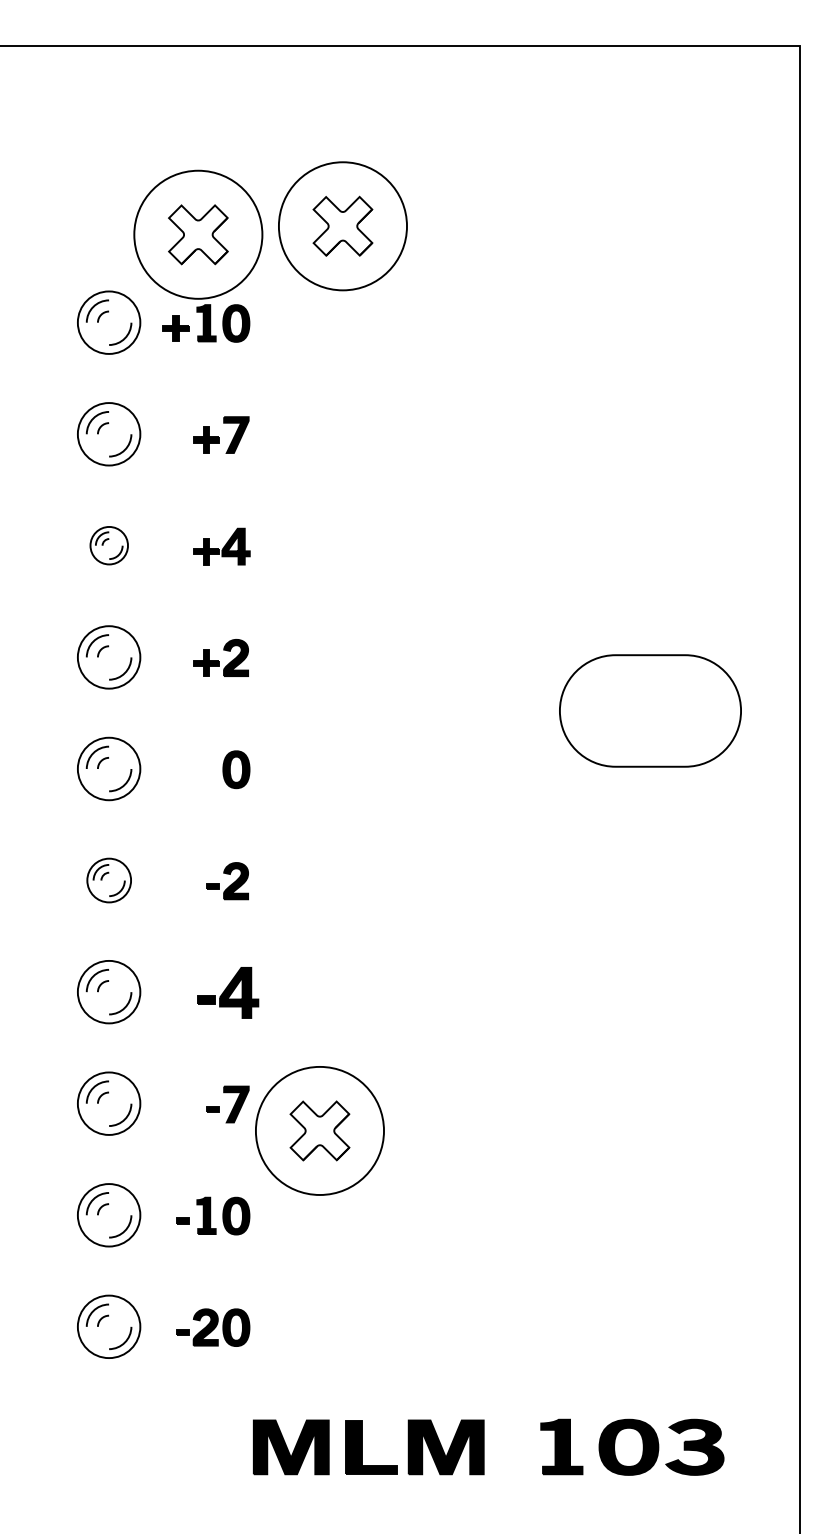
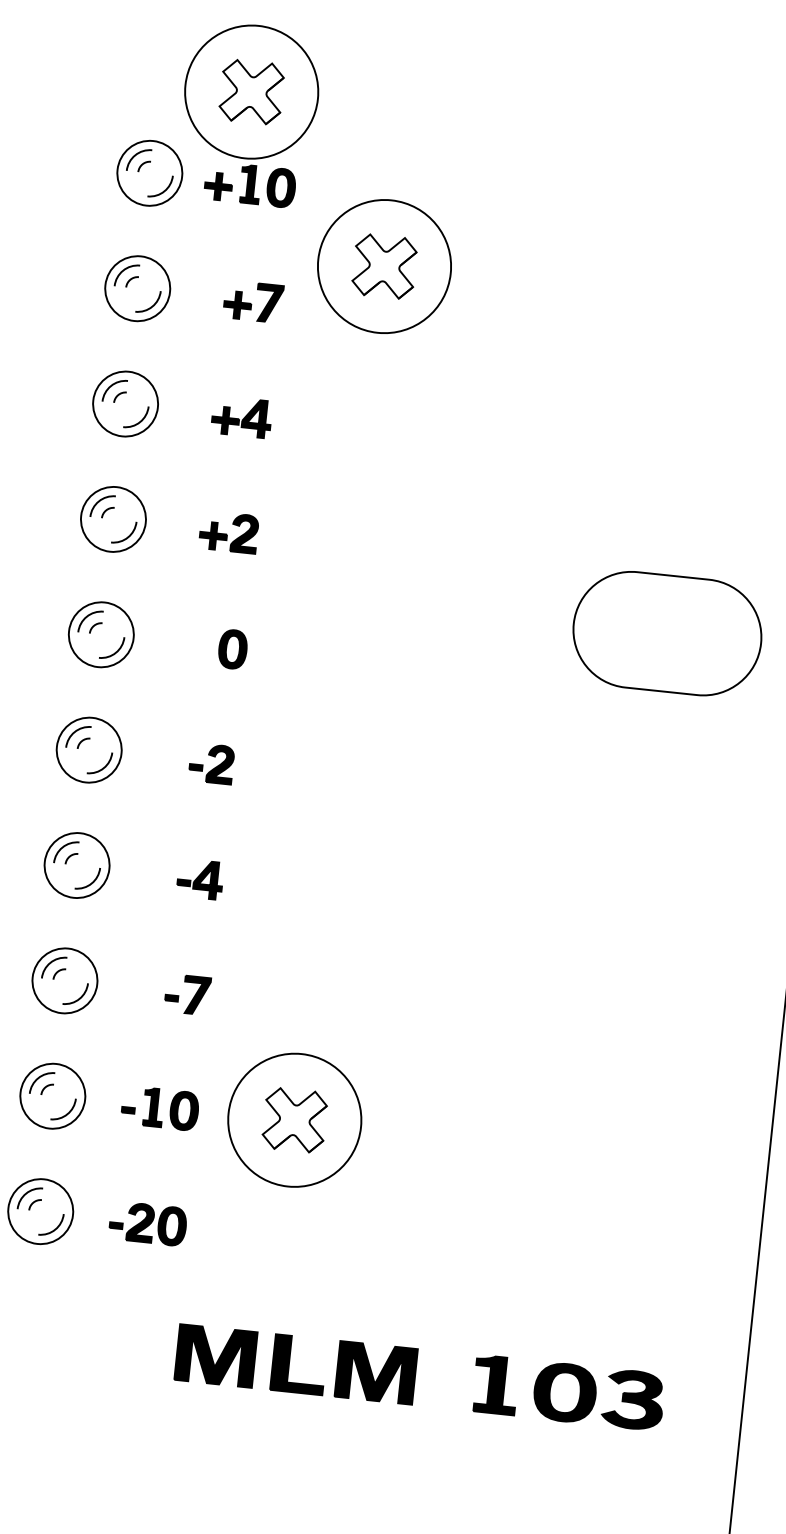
part: (342, 226) -> (384, 266), moved
part: (109, 545) -> (126, 403), size x1.67
part: (109, 880) -> (89, 750), size x1.43
part: (228, 992) -> (200, 878), size x0.71
part: (319, 1130) -> (294, 1119), moved

